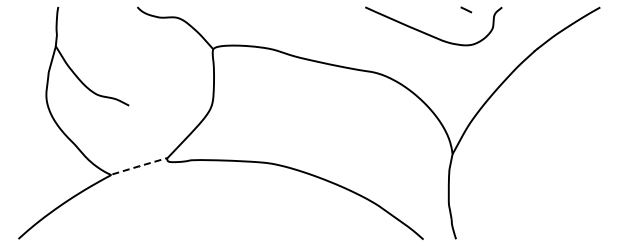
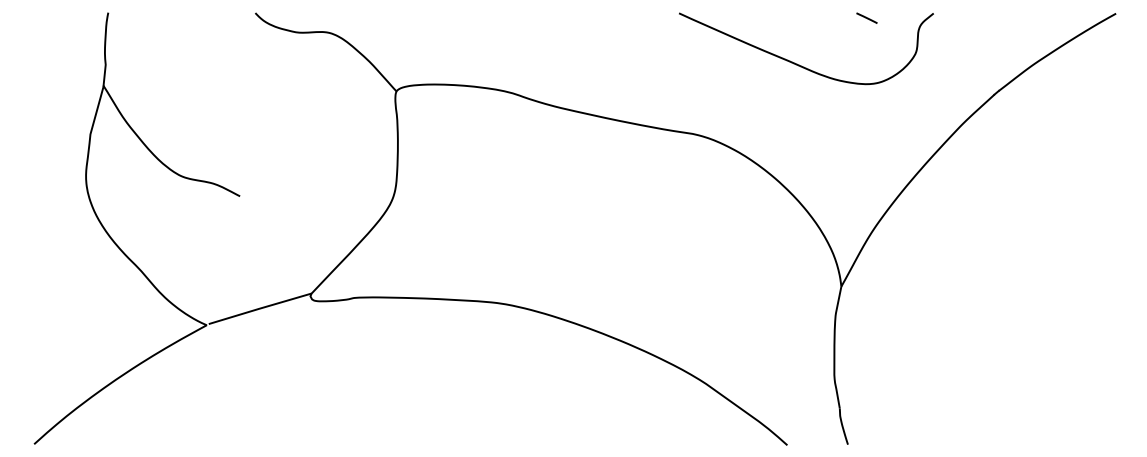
line: (139, 166) -> (259, 309), dashed -> solid

